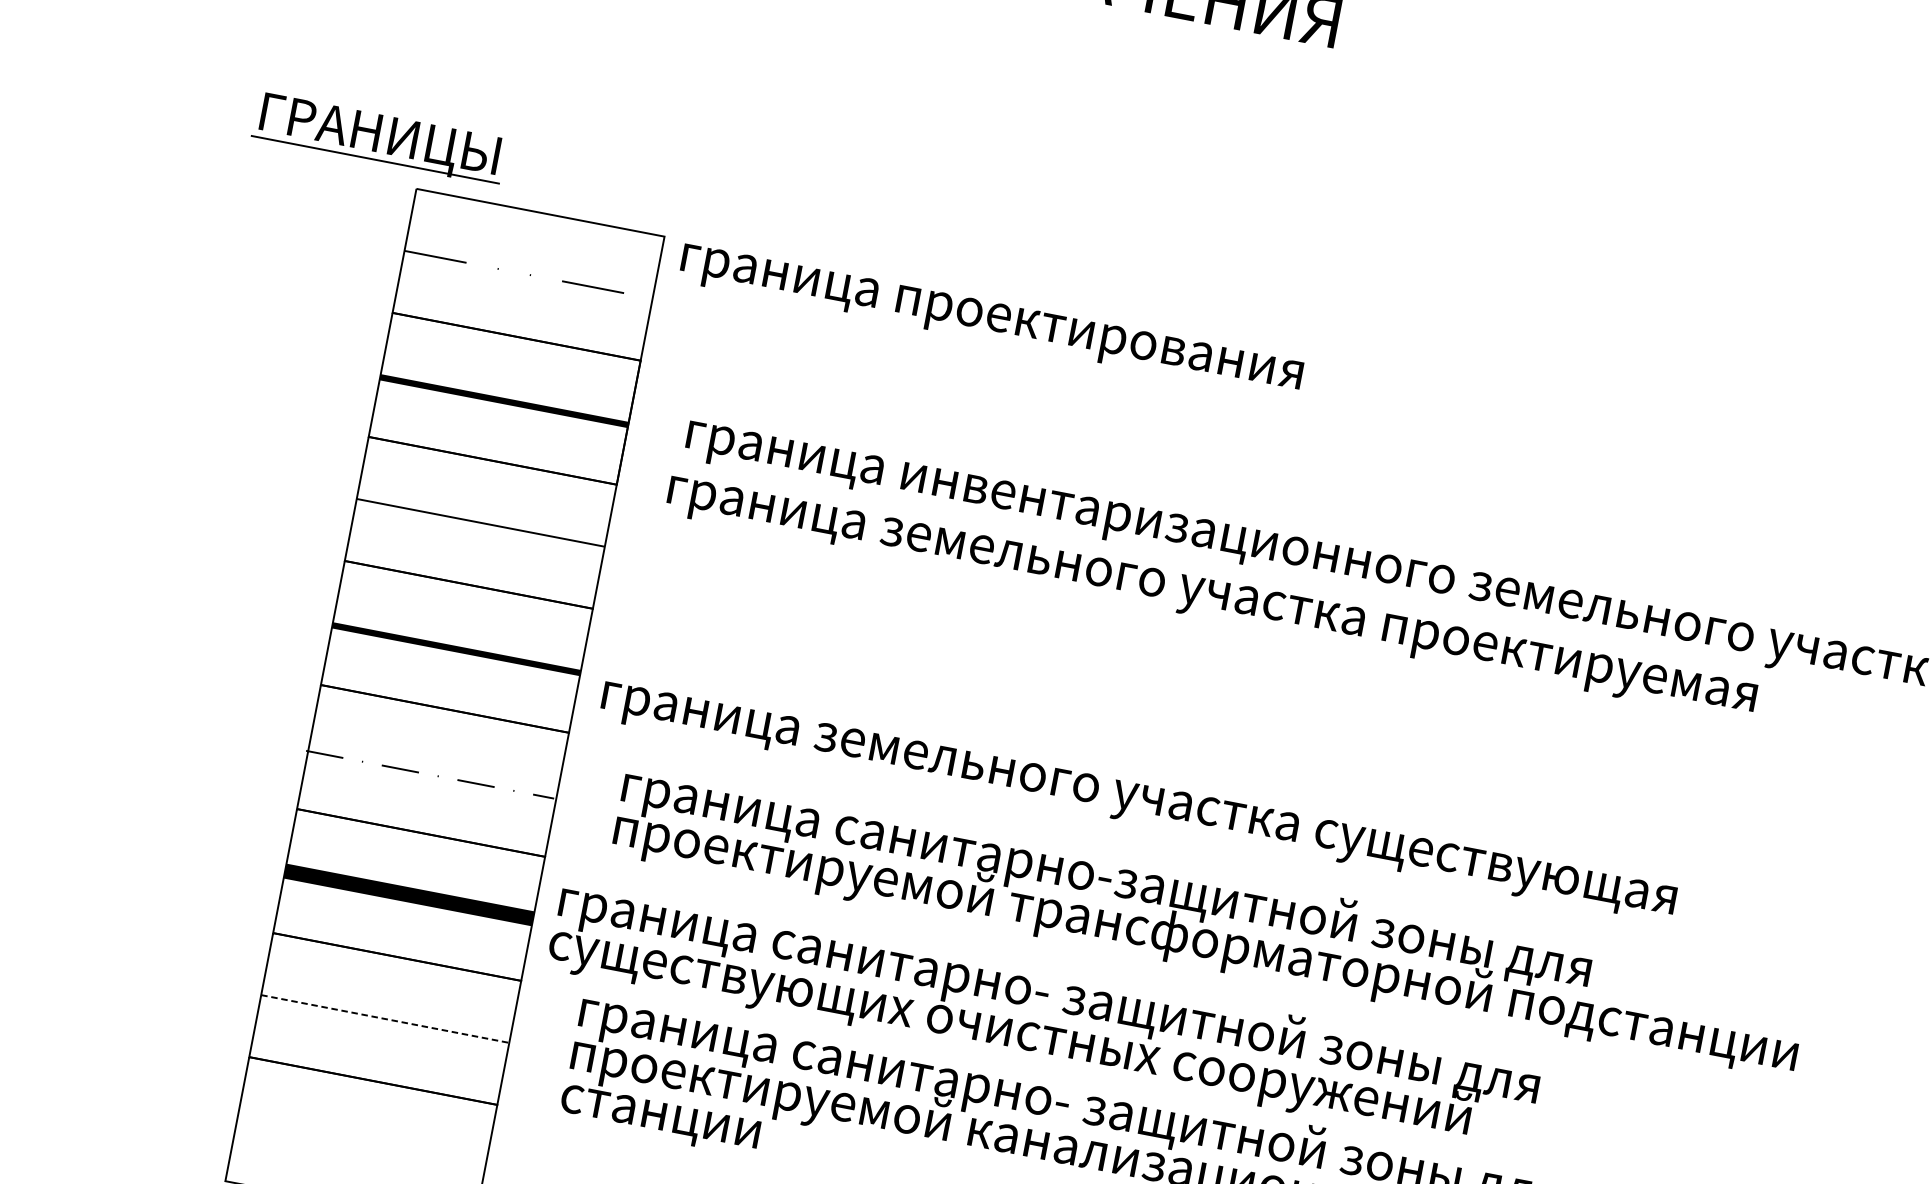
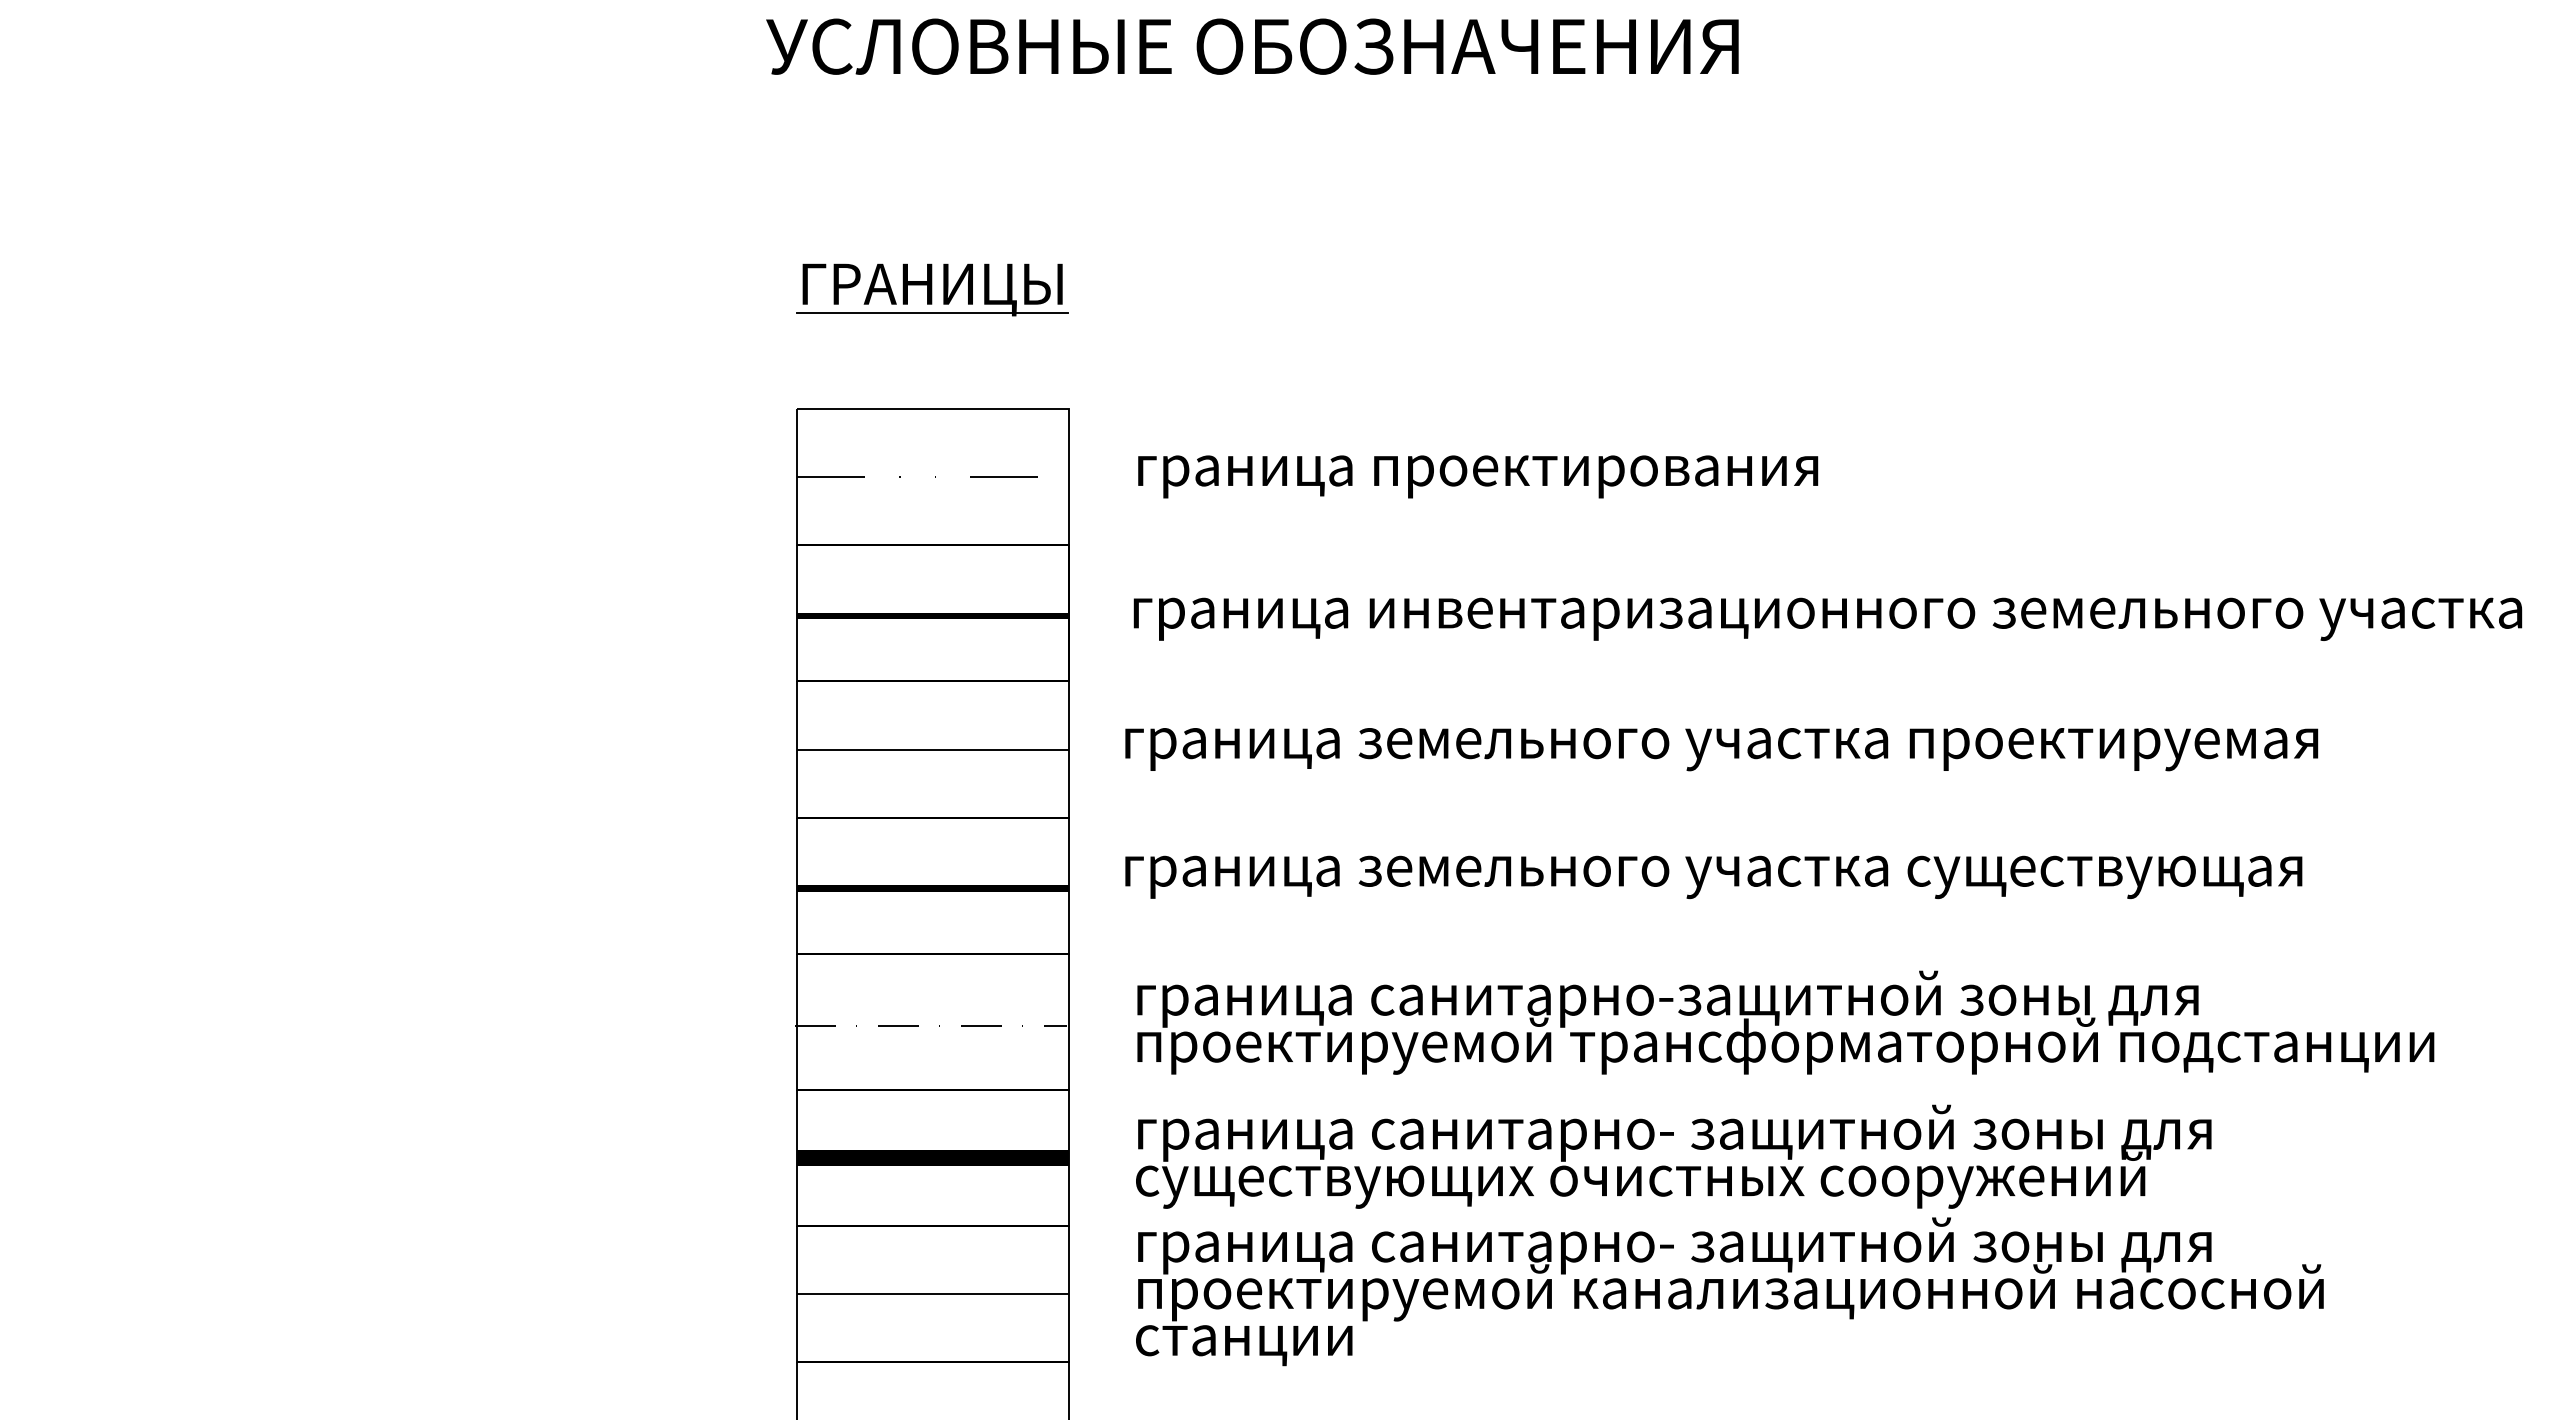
part: (379, 138) -> (932, 289), moved
text: (991, 321) -> (1478, 476), moved
text: (1211, 599) -> (1721, 749), moved
text: (1137, 803) -> (1713, 877), moved
text: (1043, 1015) -> (1673, 1156), moved
line: (385, 1018) -> (933, 1293), dashed -> solid

